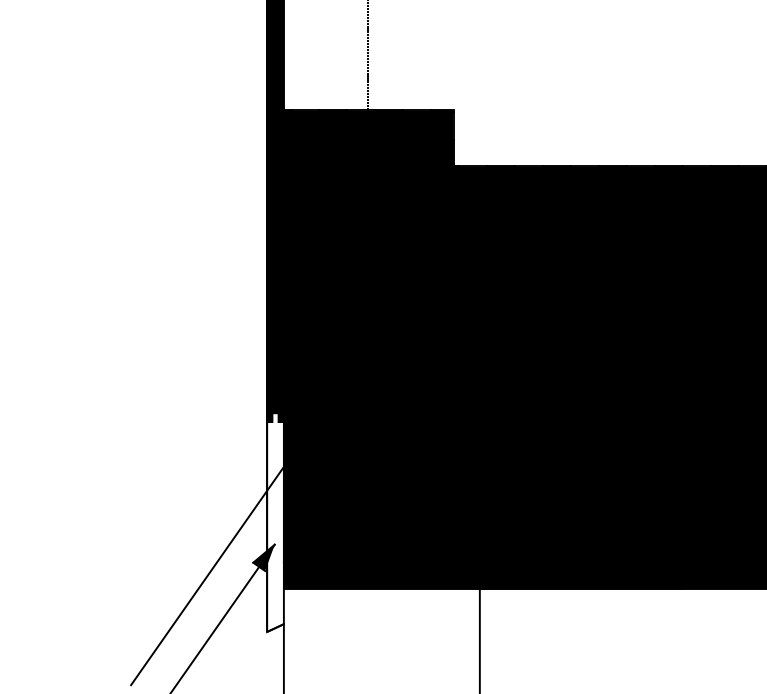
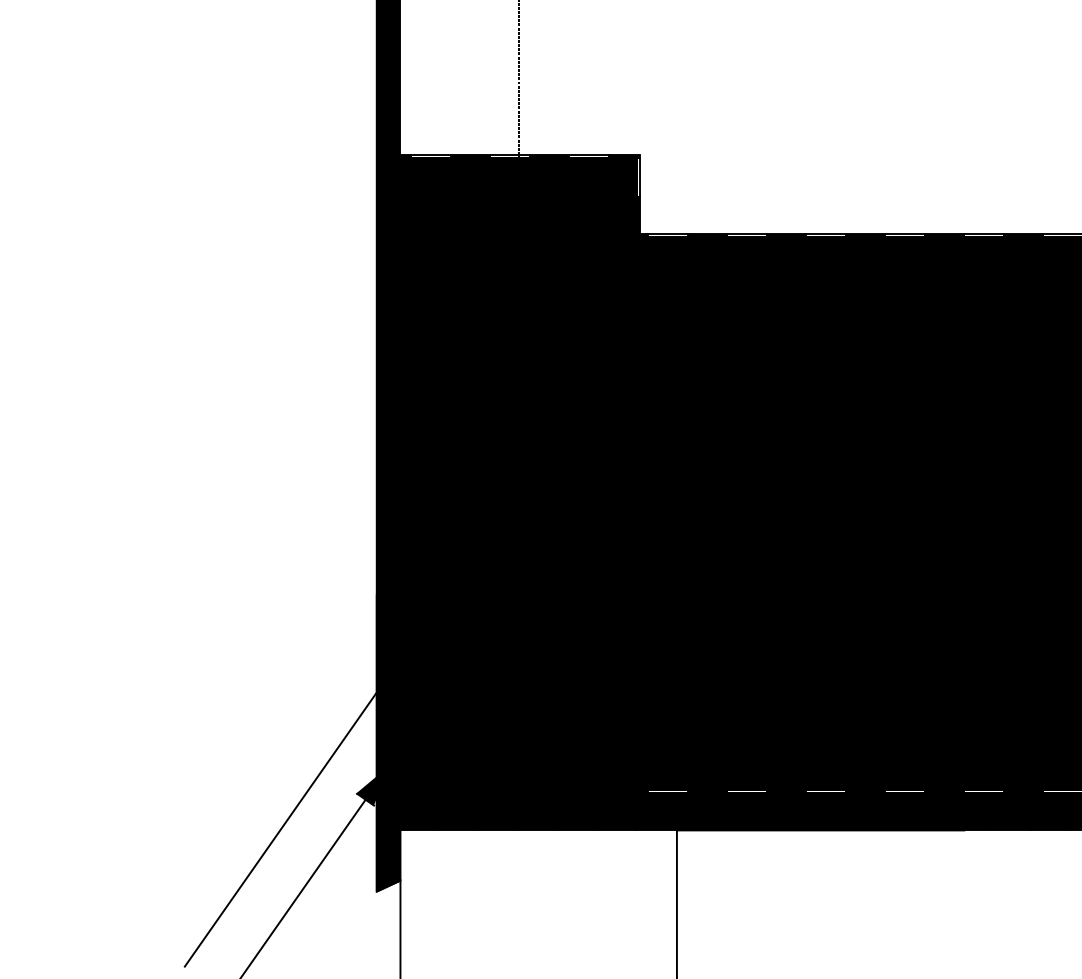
fill: (275, 522) -> (388, 737), added

